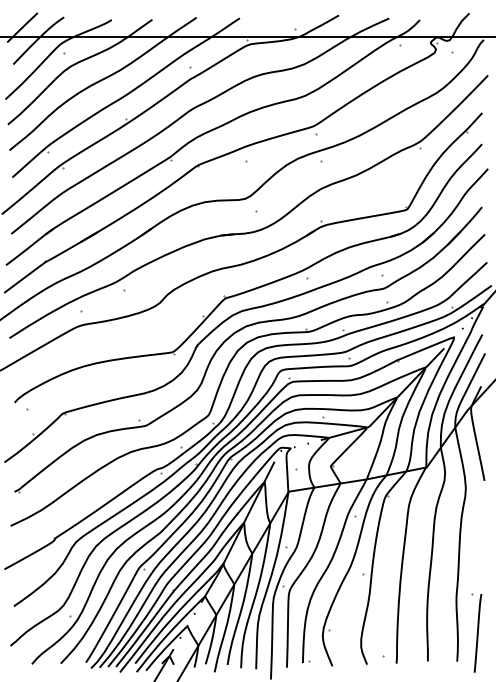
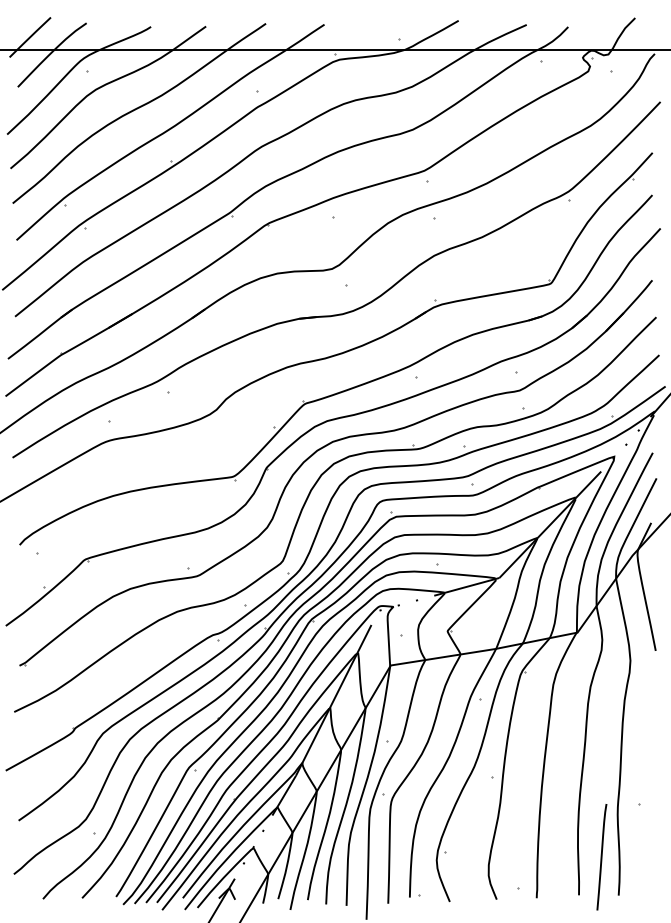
line: (477, 633) -> (601, 857), moved

